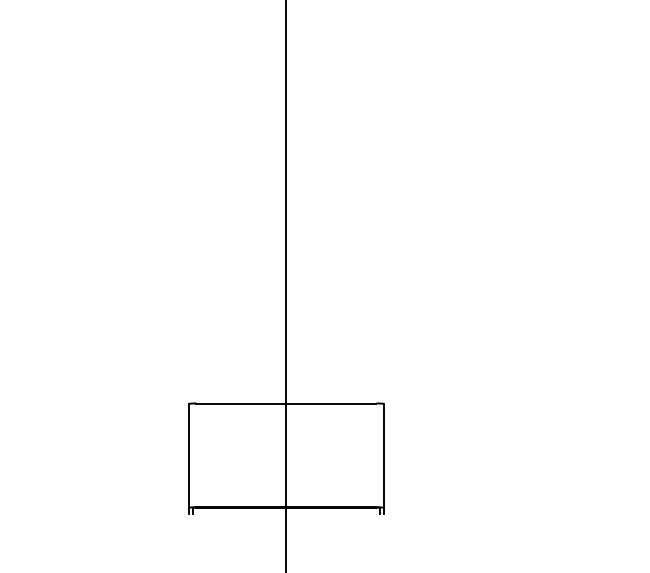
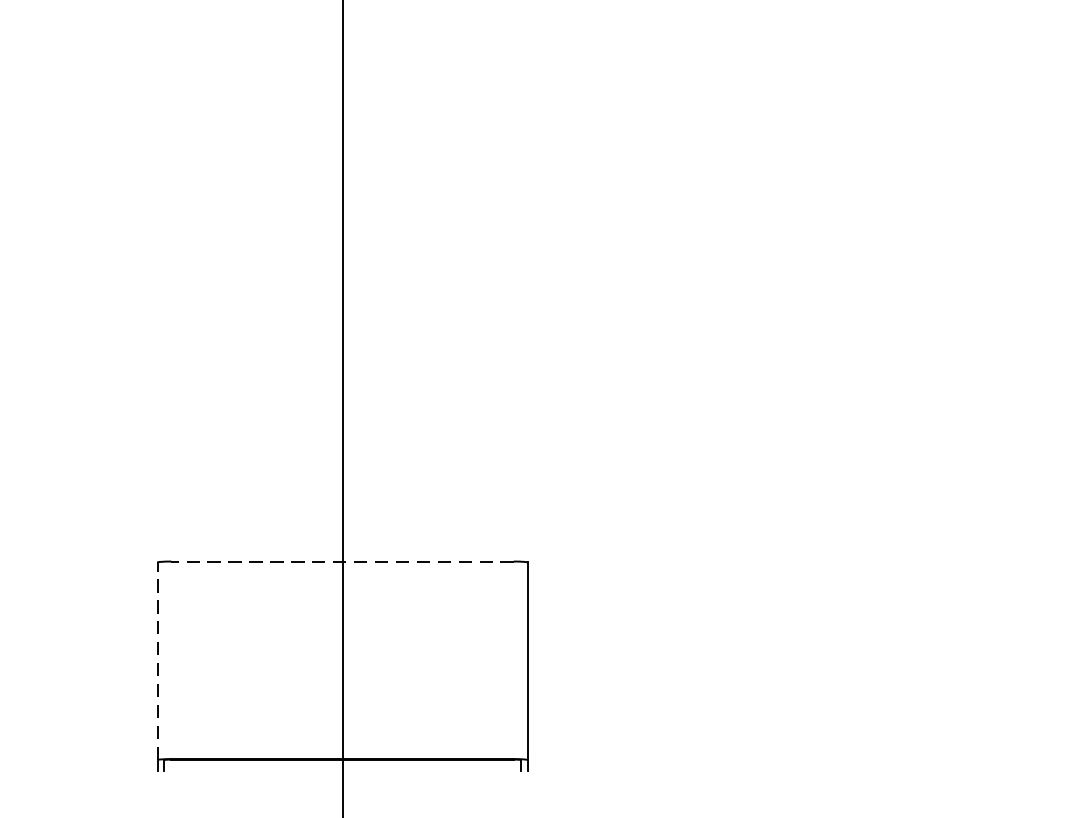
line: (286, 403) -> (342, 561), solid -> dashed
line: (189, 455) -> (158, 660), solid -> dashed

